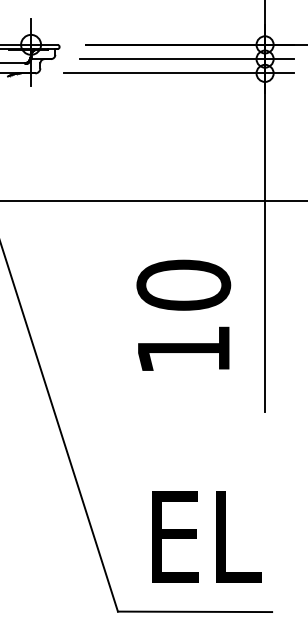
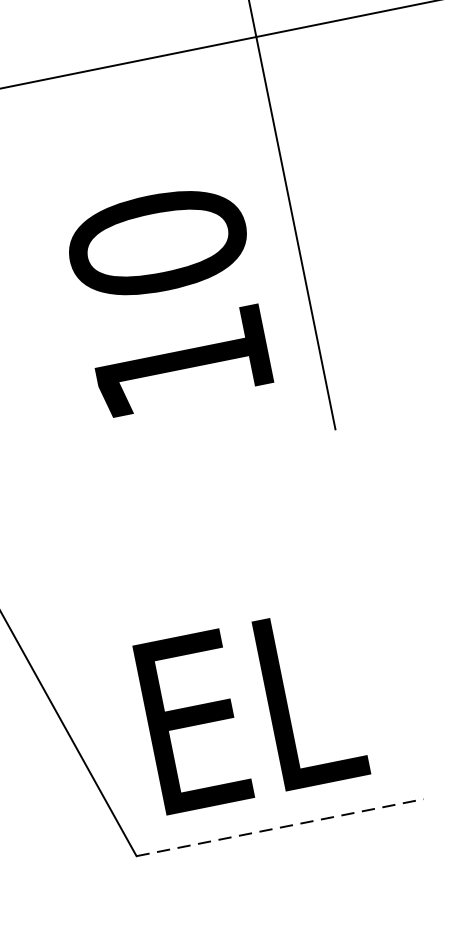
text: (183, 314) -> (168, 297), moved
text: (206, 536) -> (251, 708), moved
line: (195, 611) -> (280, 826), solid -> dashed

